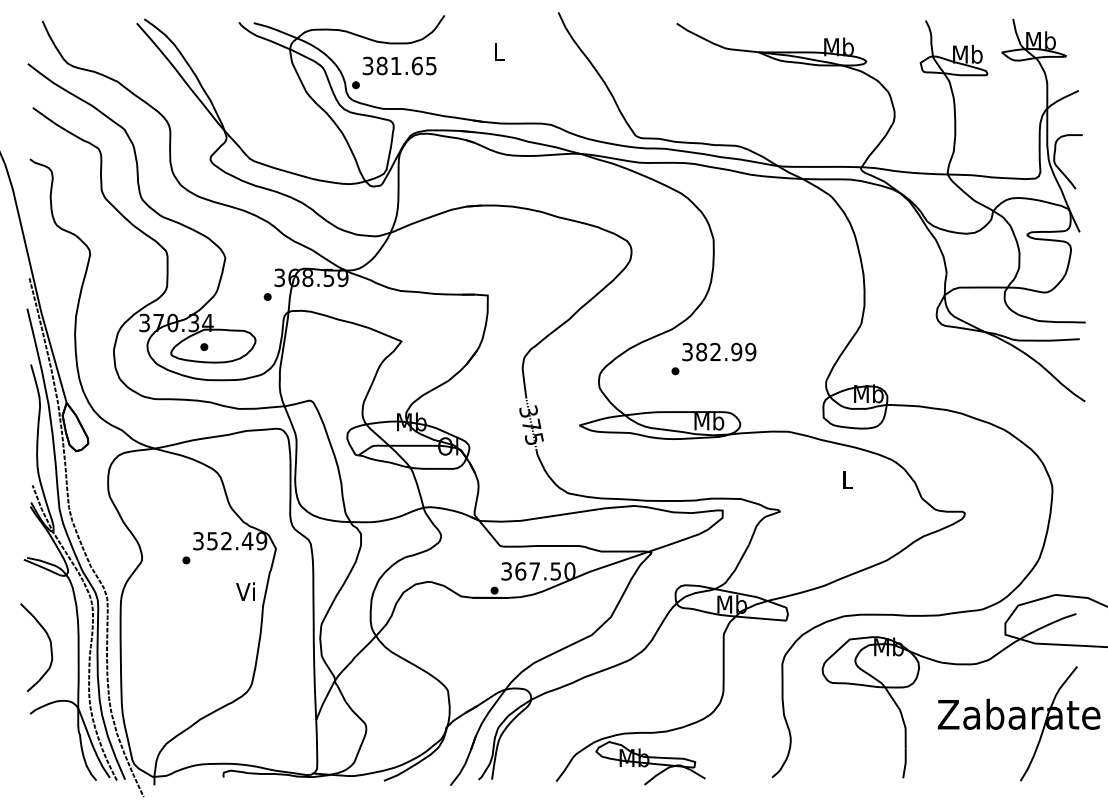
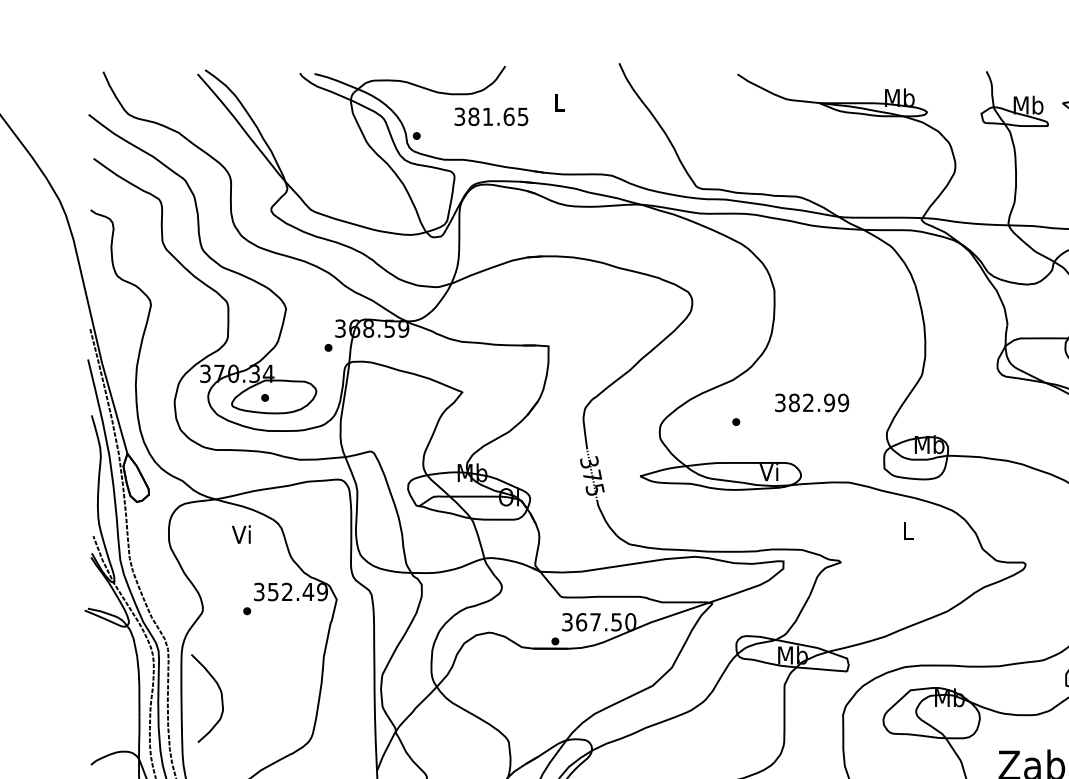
text: (399, 65) -> (491, 116), moved
text: (719, 351) -> (812, 402), moved
text: (709, 421) -> (770, 472), Mb -> Vi
text: (245, 591) -> (241, 534), moved
curve: (50, 647) -> (221, 698), moved

